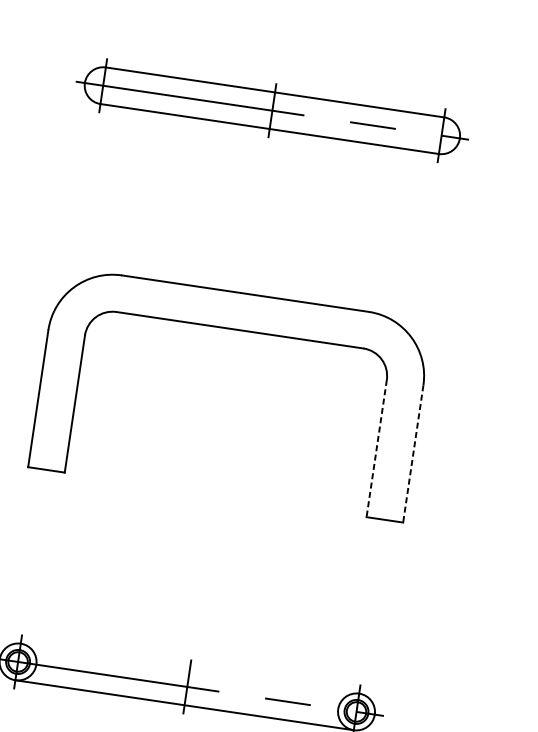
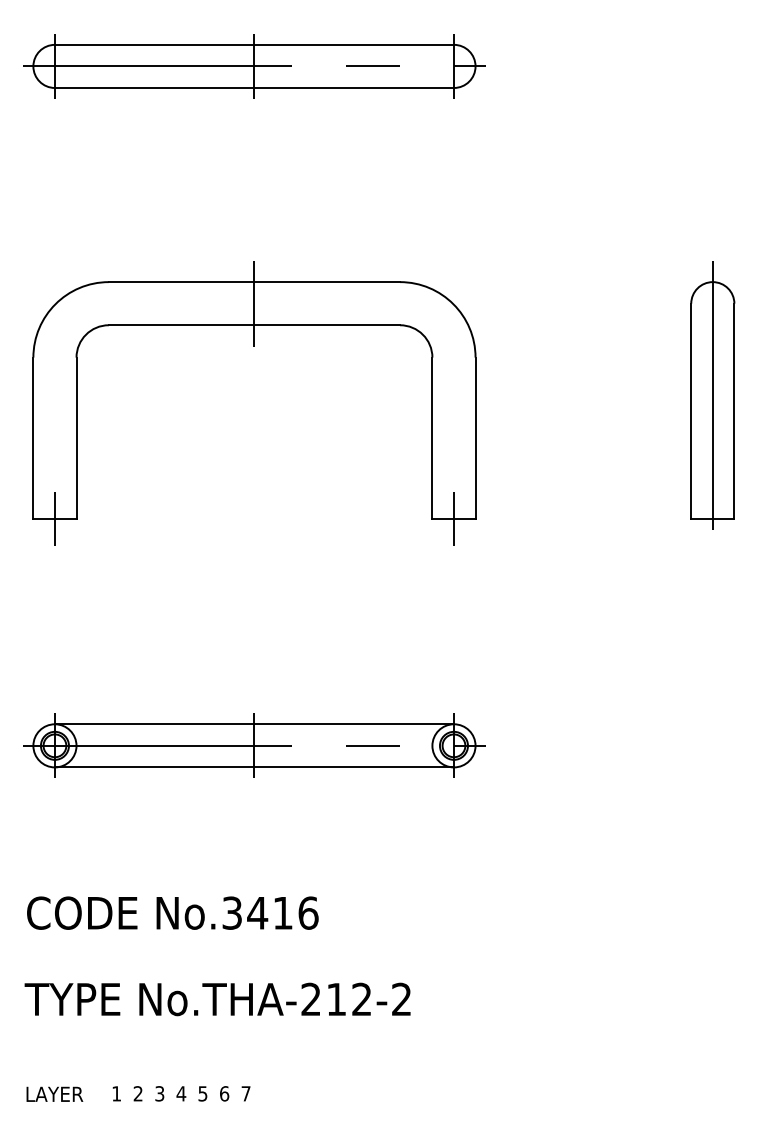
line: (242, 311) -> (254, 303), added
line: (376, 448) -> (432, 438), dashed -> solid
line: (413, 453) -> (475, 438), dashed -> solid
line: (46, 469) -> (54, 519), added
line: (384, 519) -> (453, 519), added
line: (189, 668) -> (253, 724), added

